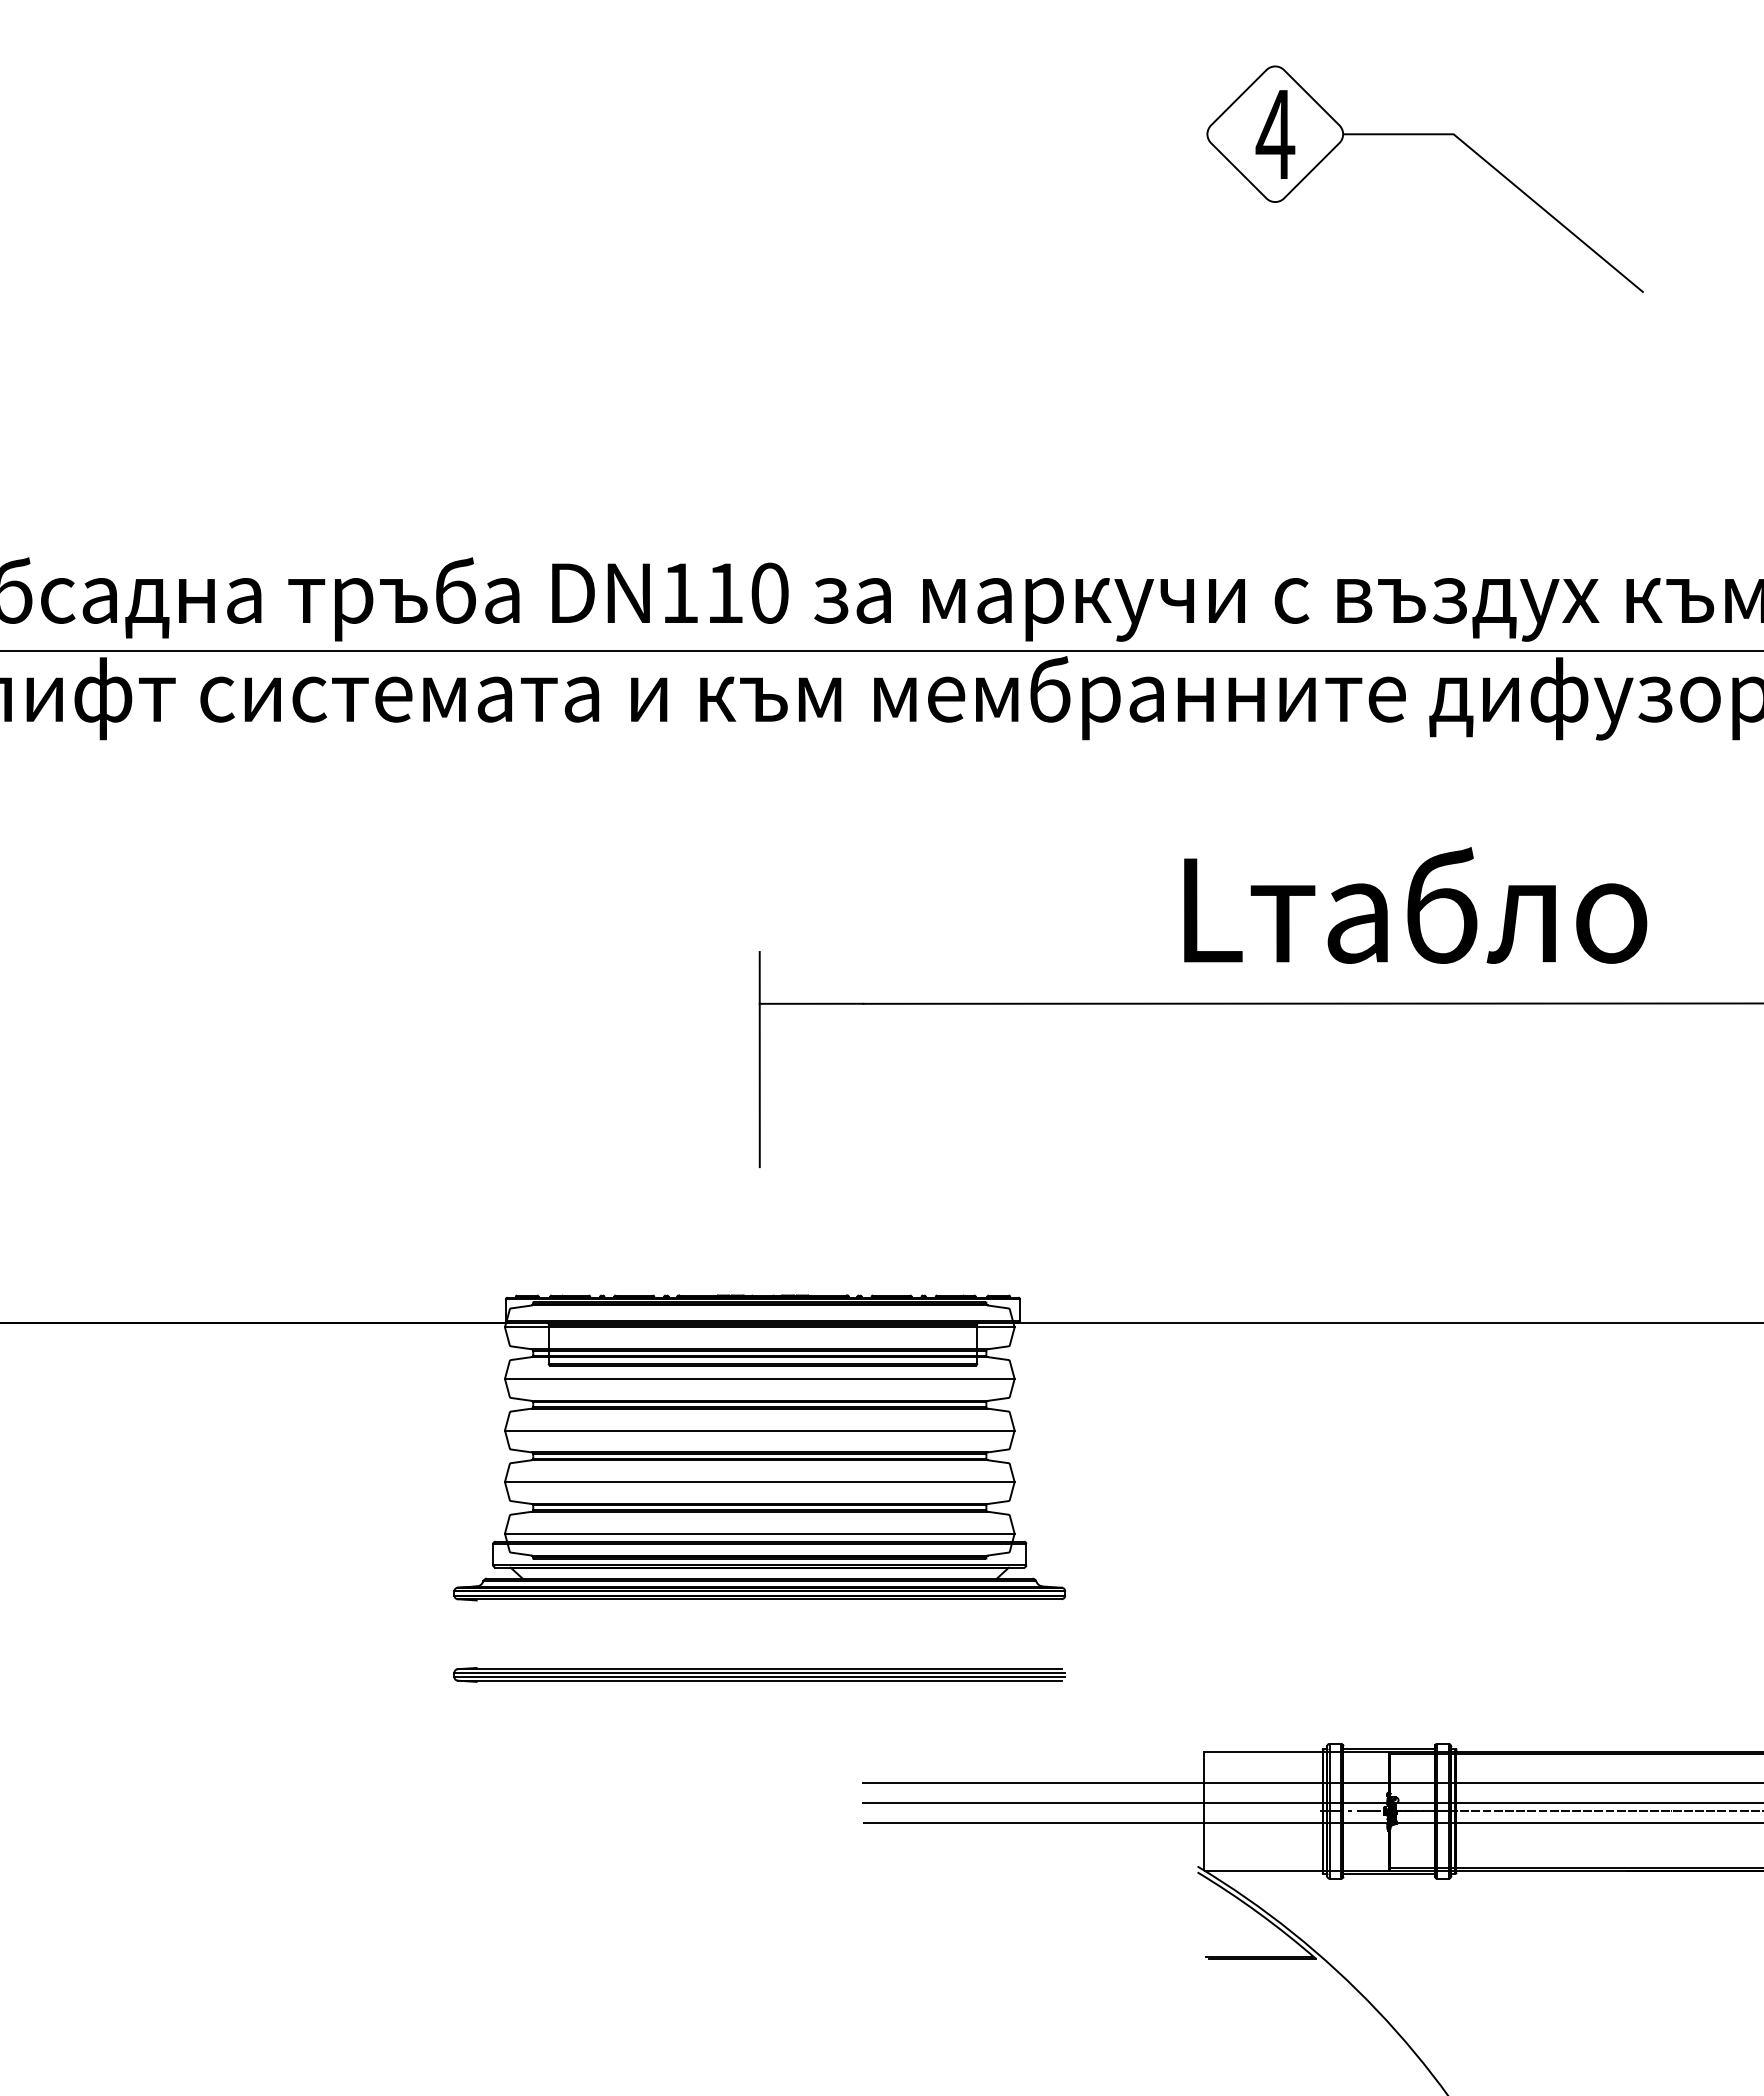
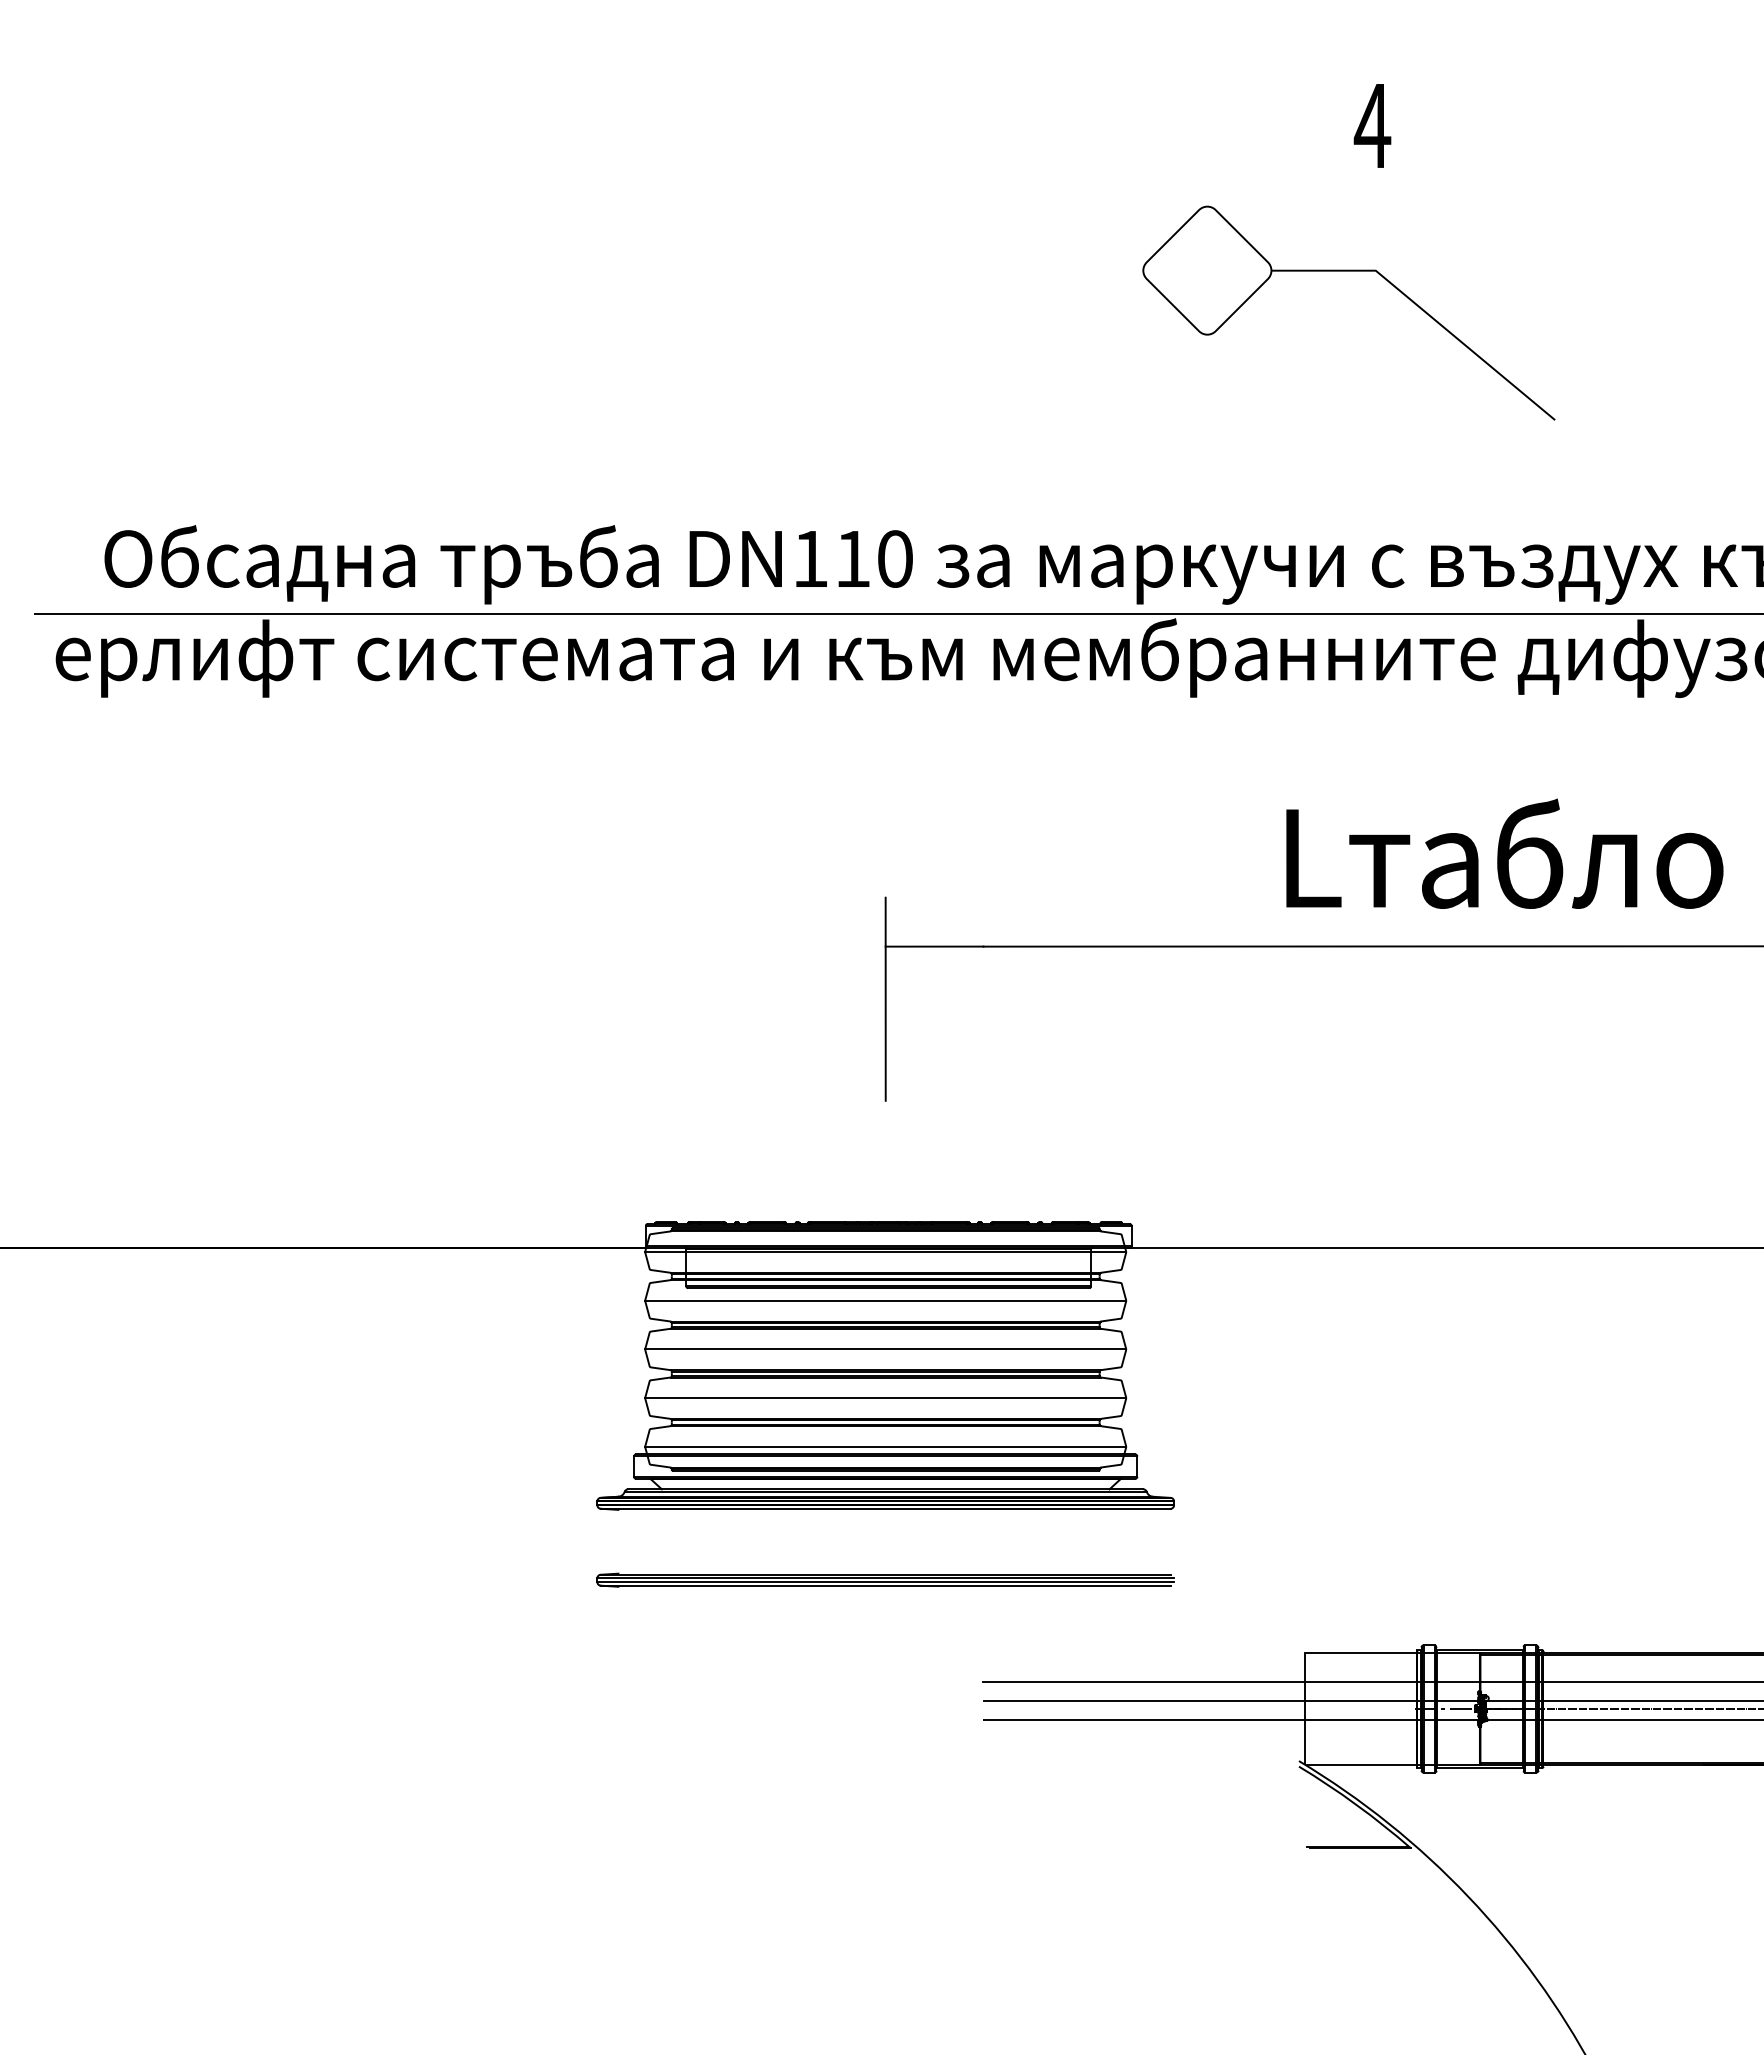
part: (1424, 135) -> (1348, 271), moved

